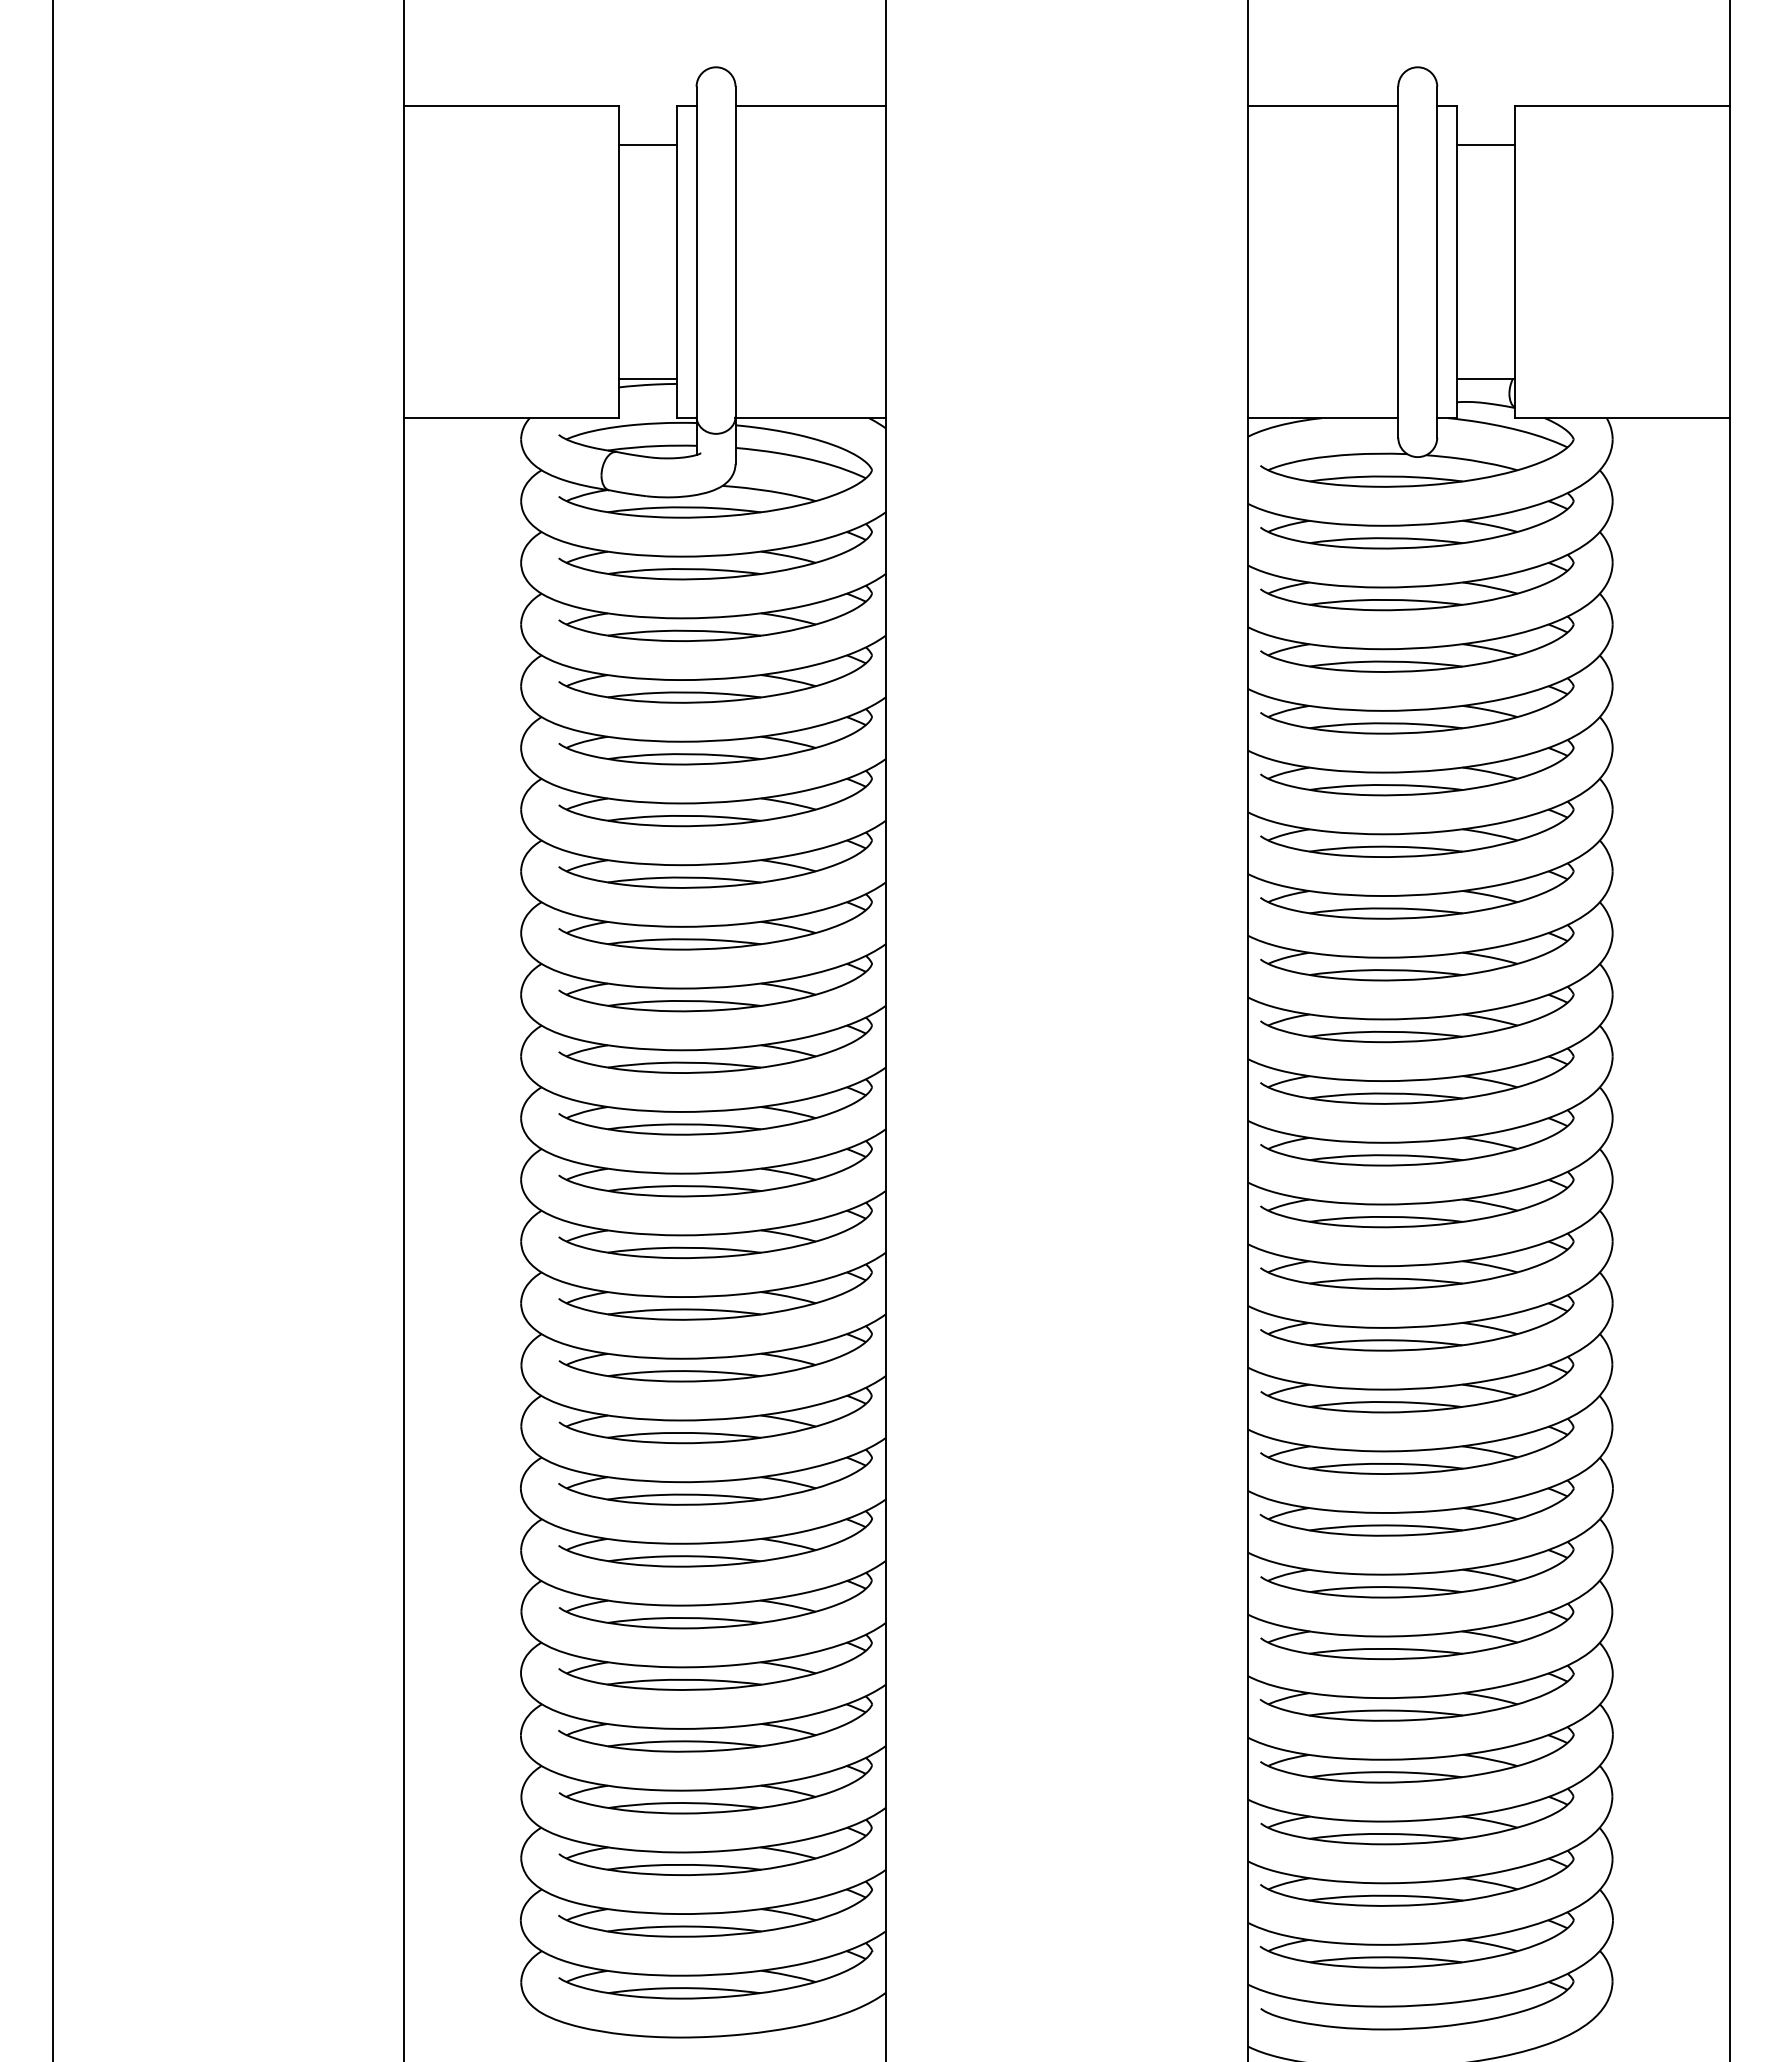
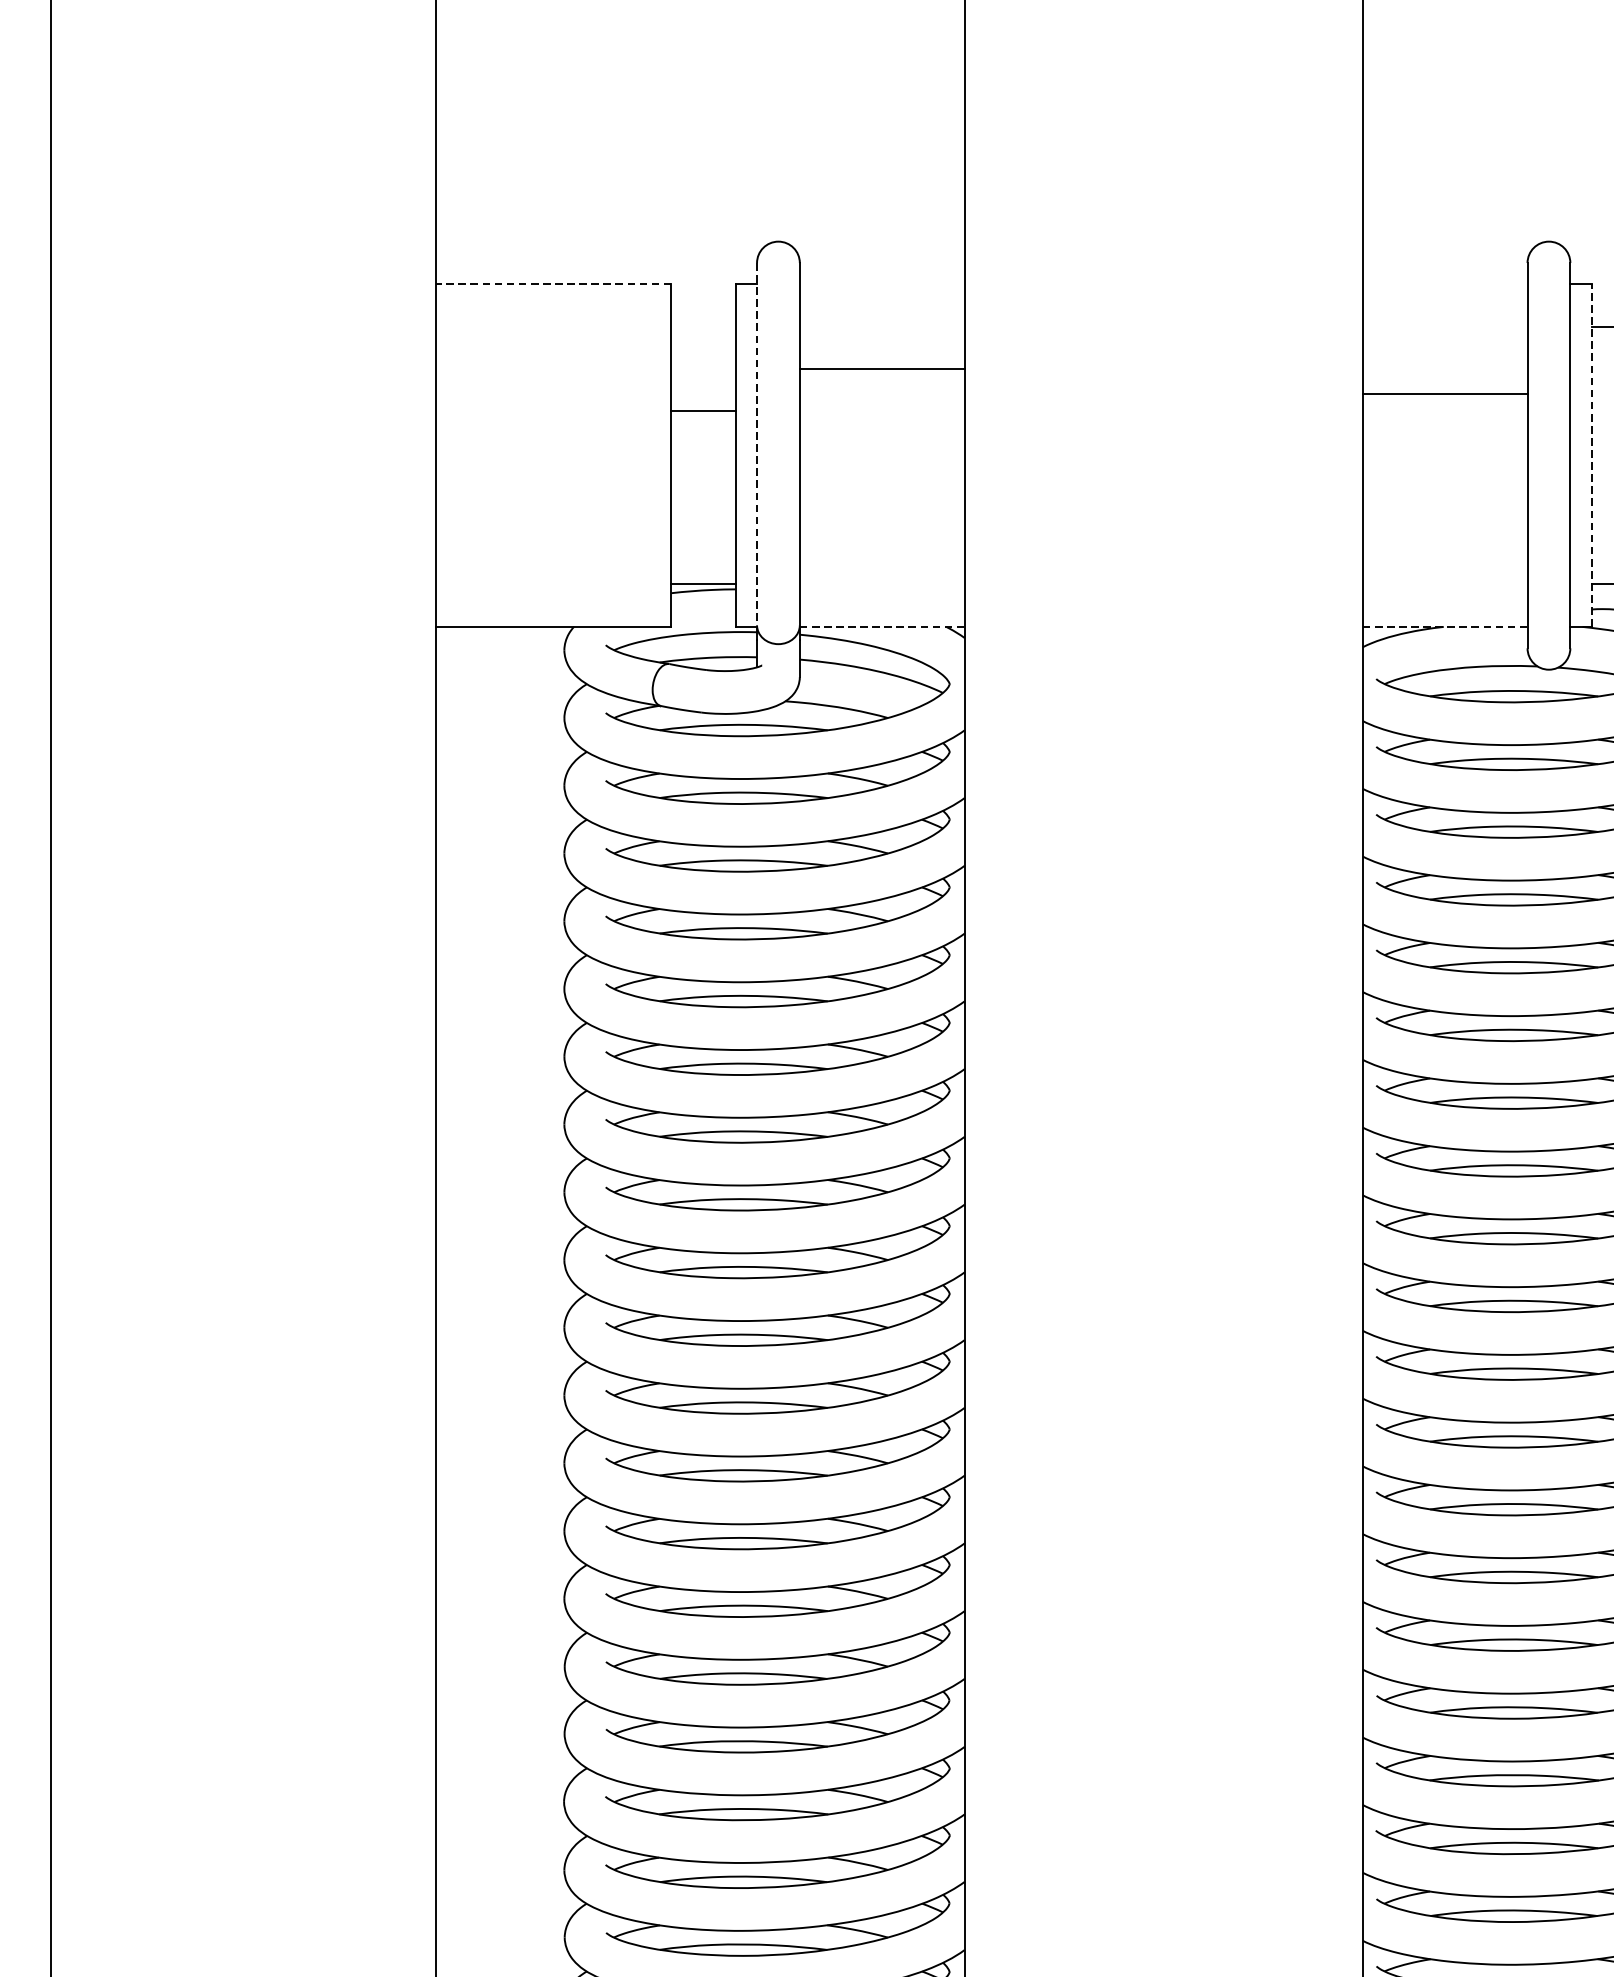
line: (510, 106) -> (552, 284), solid -> dashed
line: (810, 106) -> (882, 369), moved
line: (1323, 106) -> (1445, 394), moved
line: (647, 145) -> (703, 410), moved
line: (696, 251) -> (756, 443), solid -> dashed
line: (1456, 262) -> (1591, 455), solid -> dashed
line: (811, 418) -> (883, 627), solid -> dashed
line: (1323, 418) -> (1445, 627), solid -> dashed

